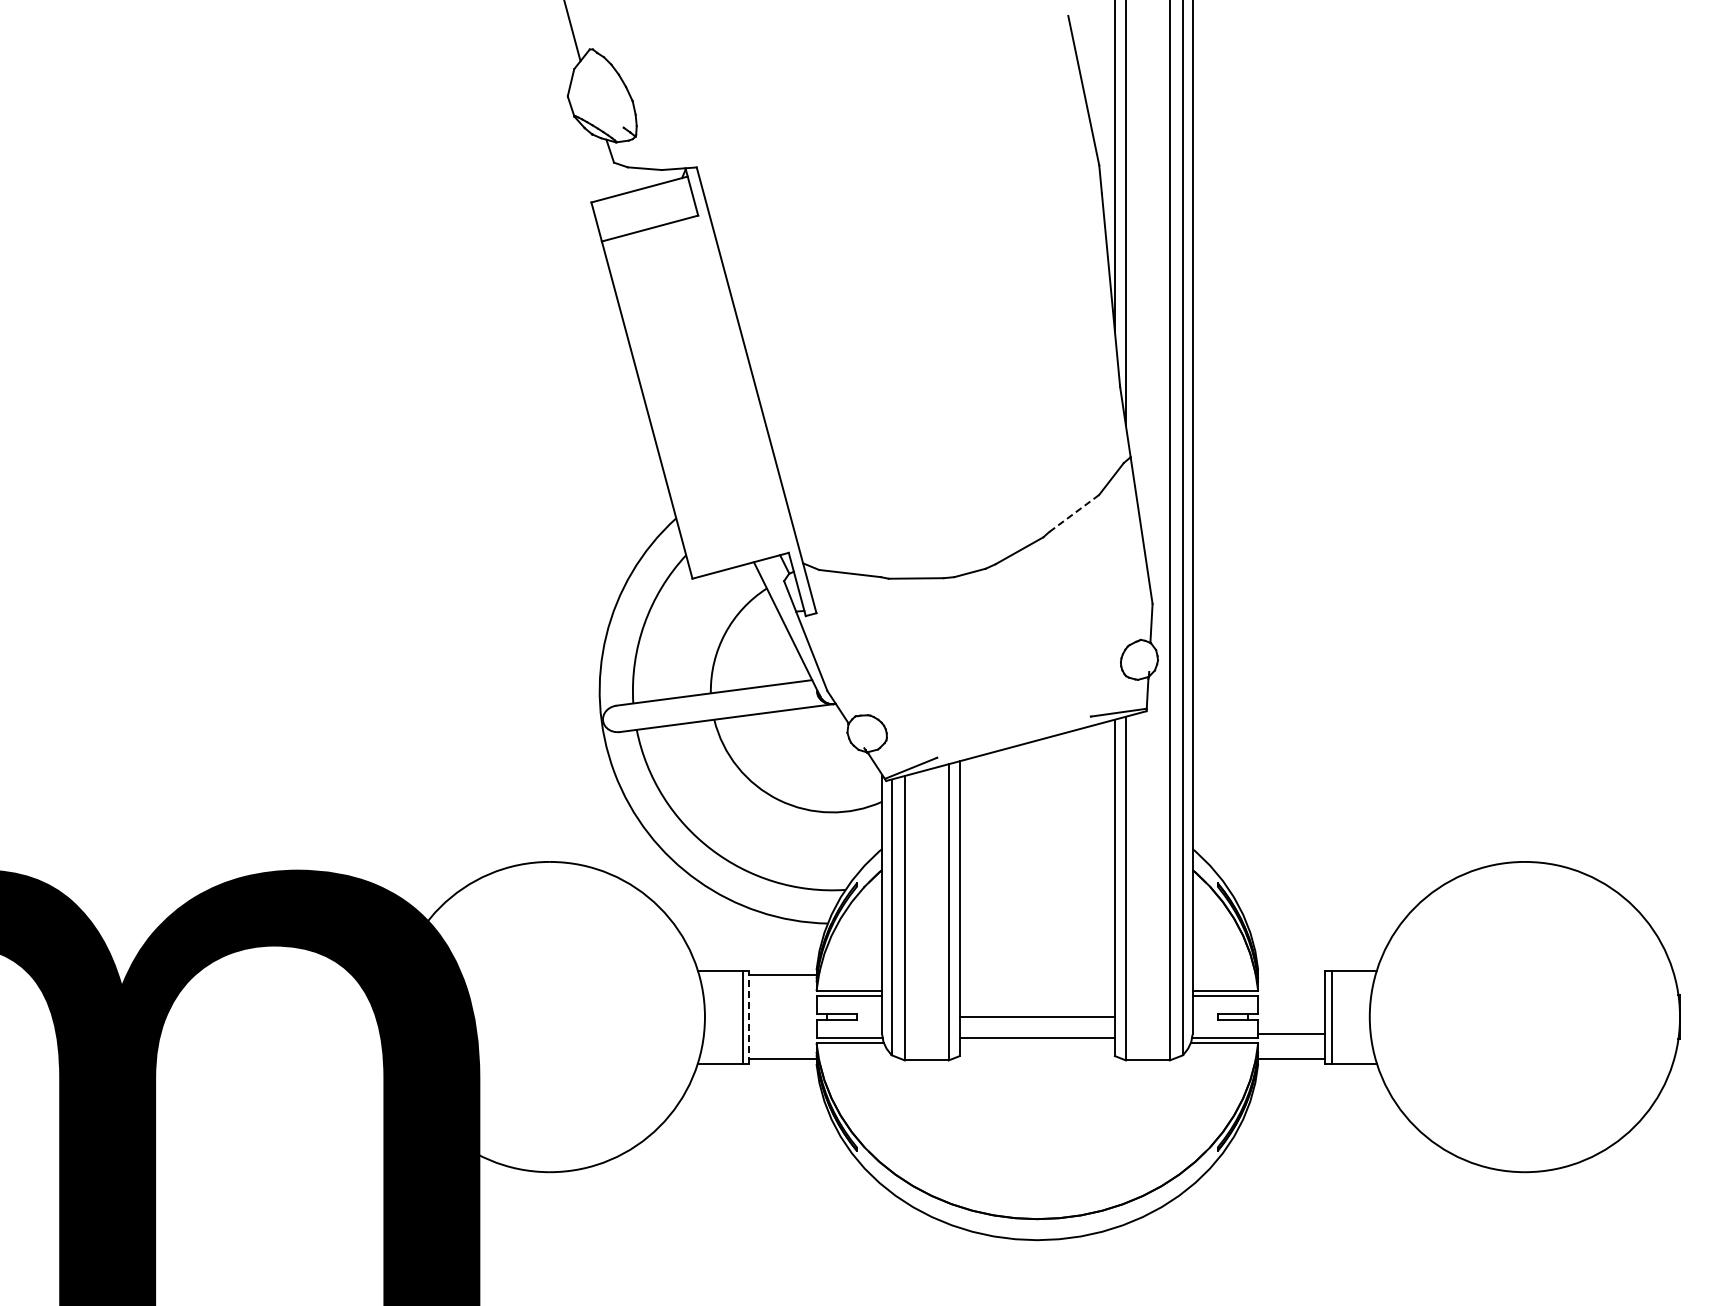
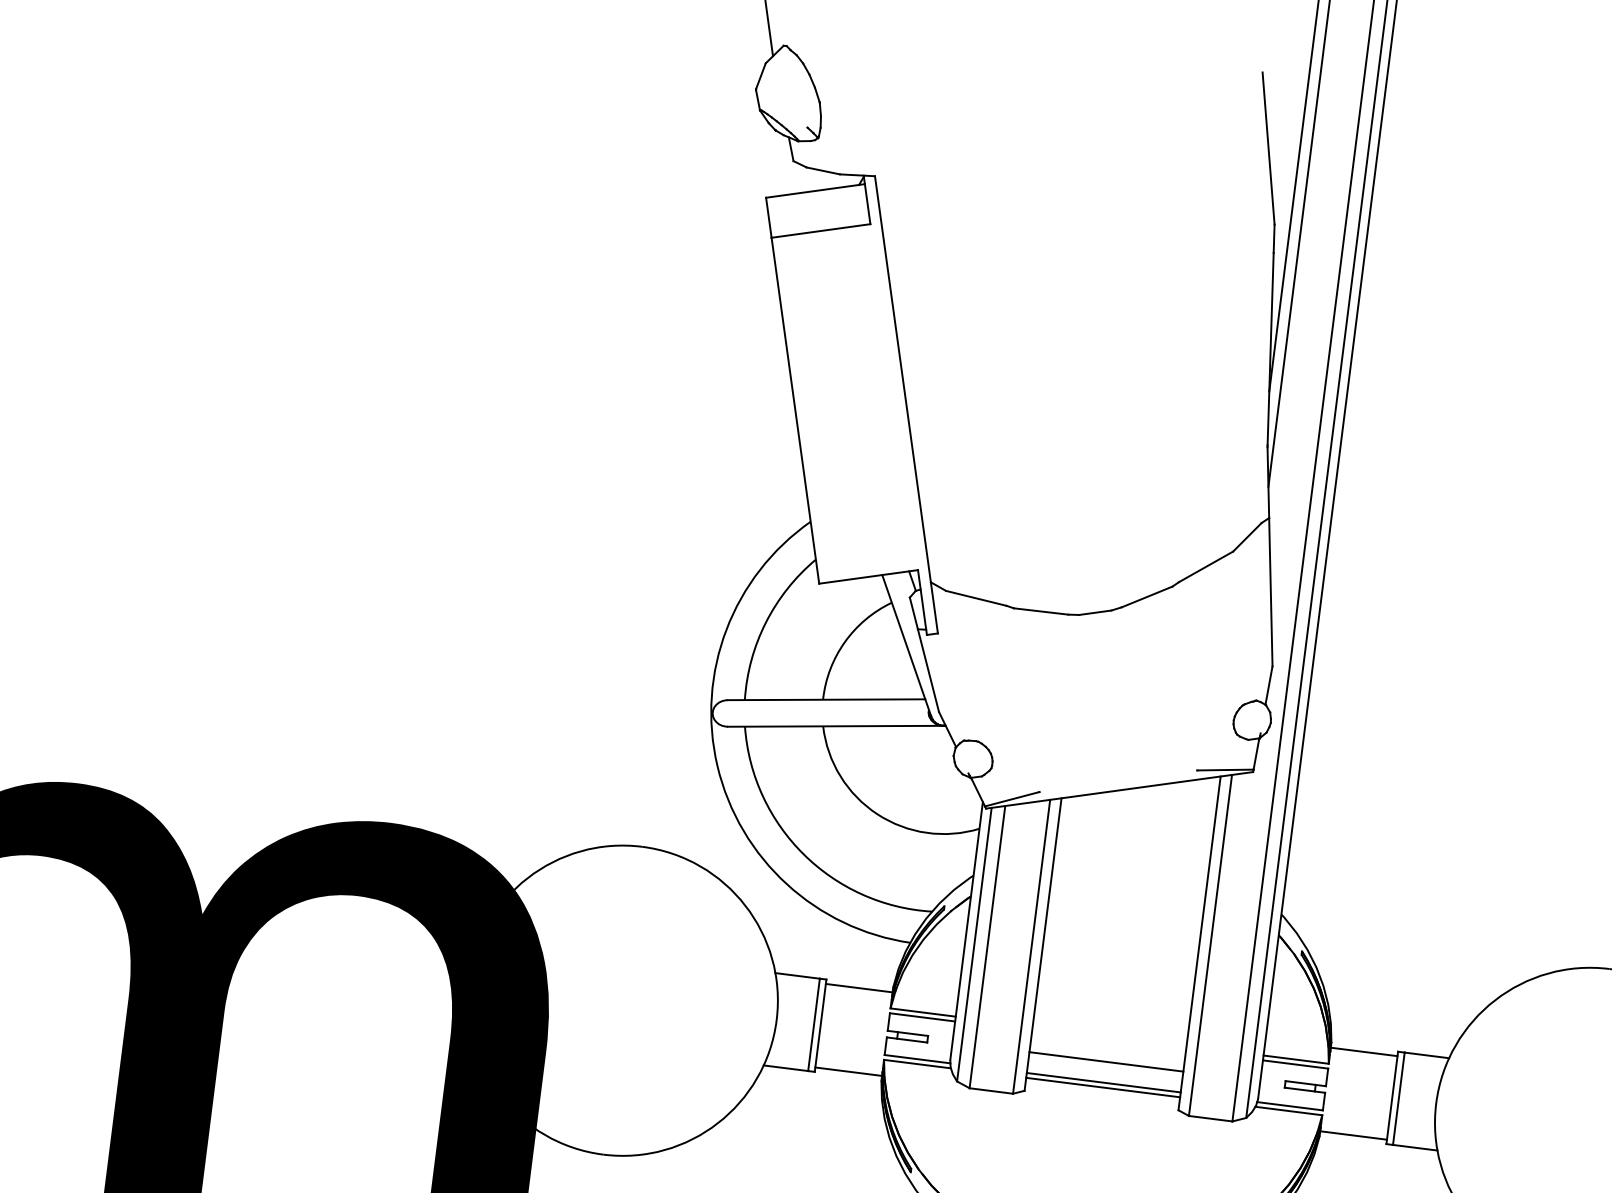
line: (1073, 513) -> (1205, 566), dashed -> solid
line: (749, 1017) -> (820, 1026), dashed -> solid
line: (1291, 1033) -> (1363, 1051), moved
line: (1036, 1043) -> (1102, 1087), added

